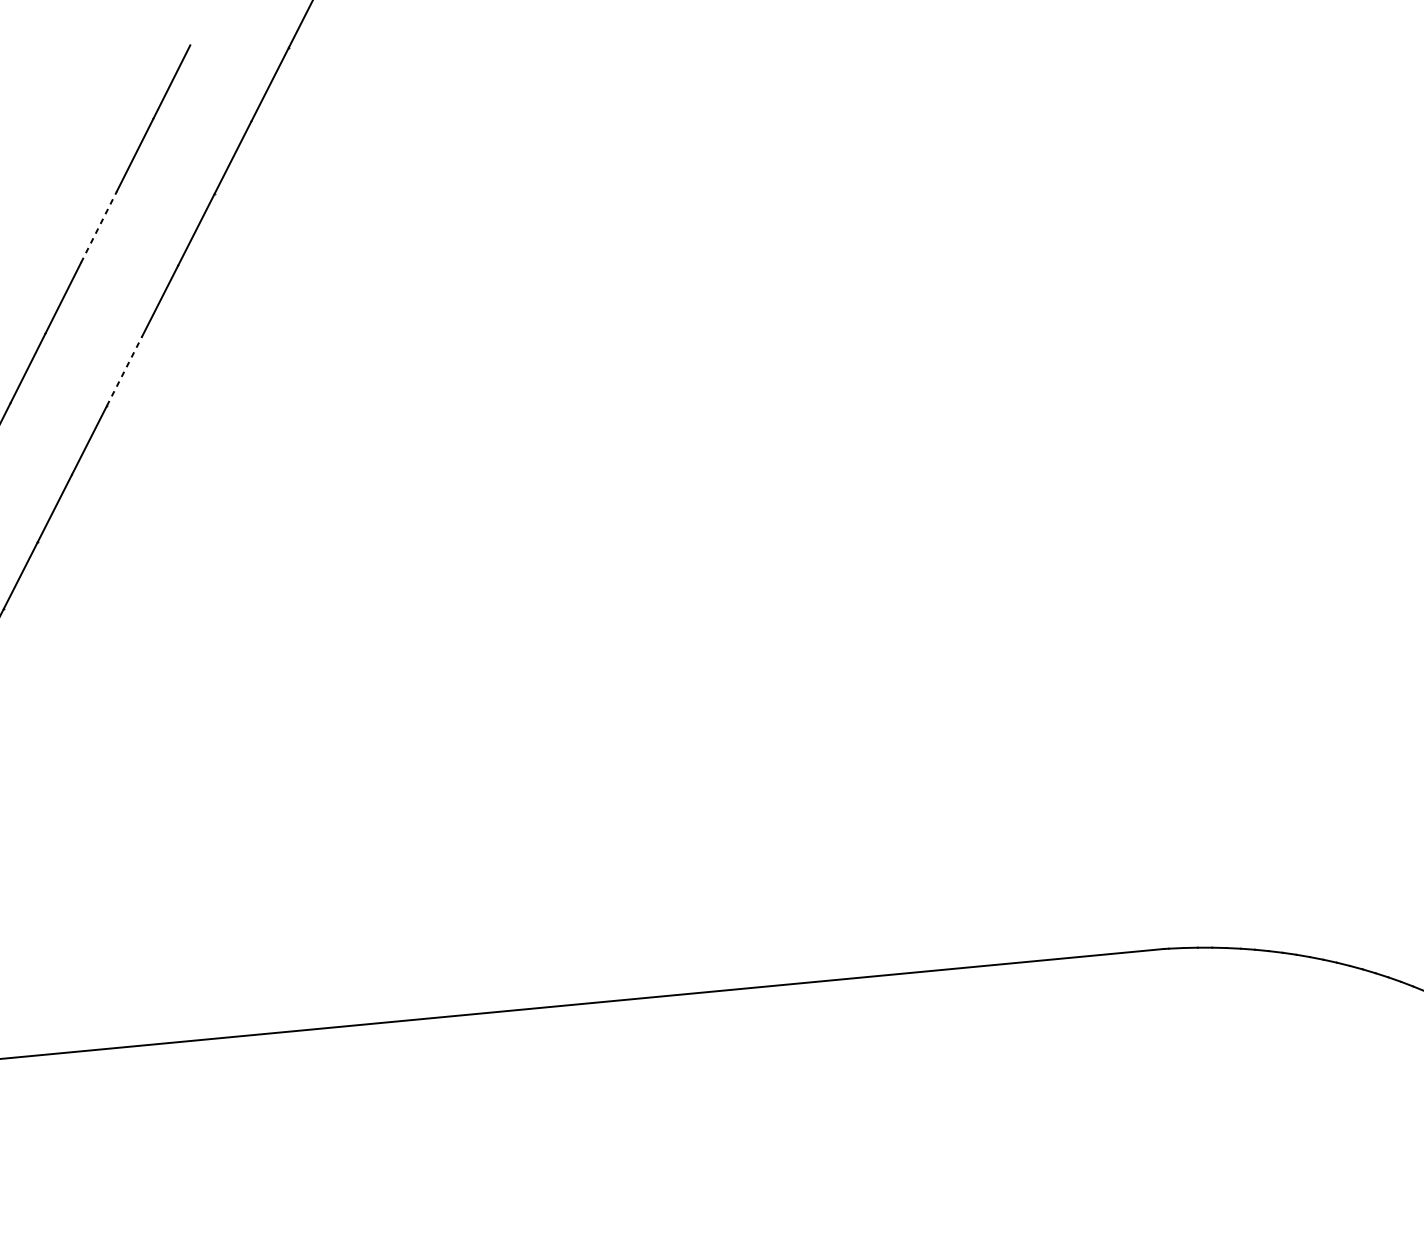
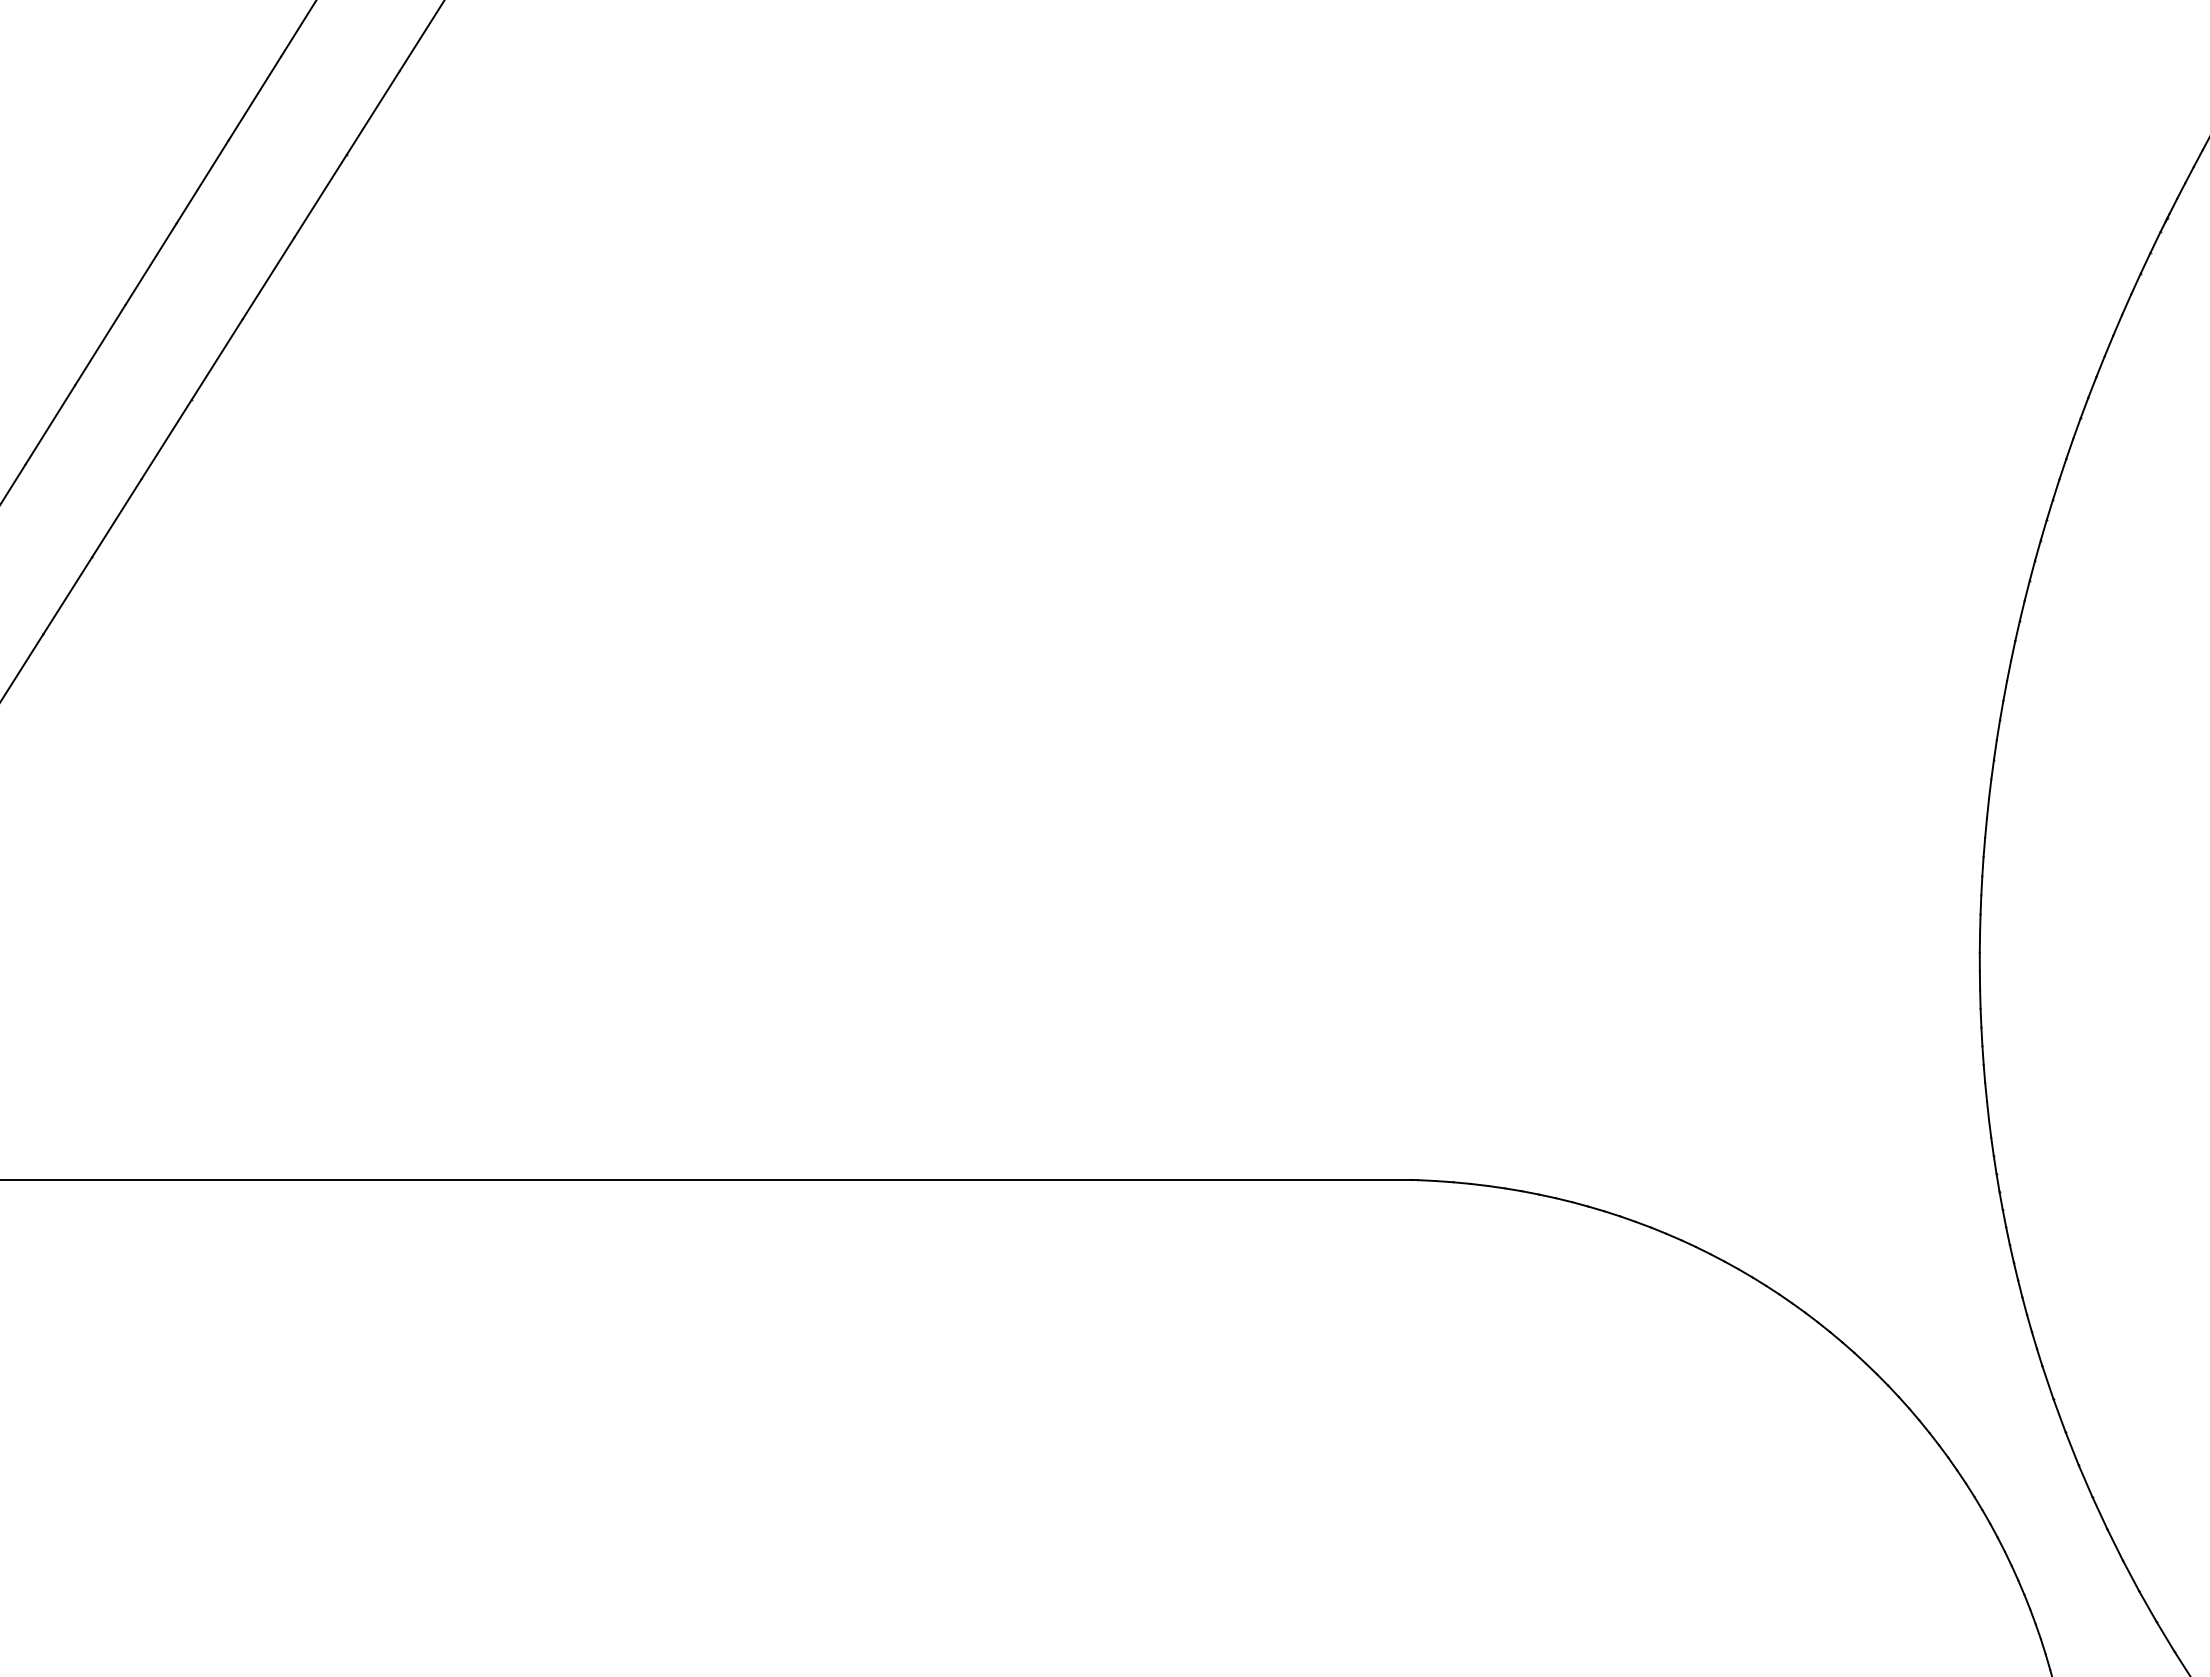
line: (98, 226) -> (202, 181), dashed -> solid
line: (124, 371) -> (217, 359), dashed -> solid

